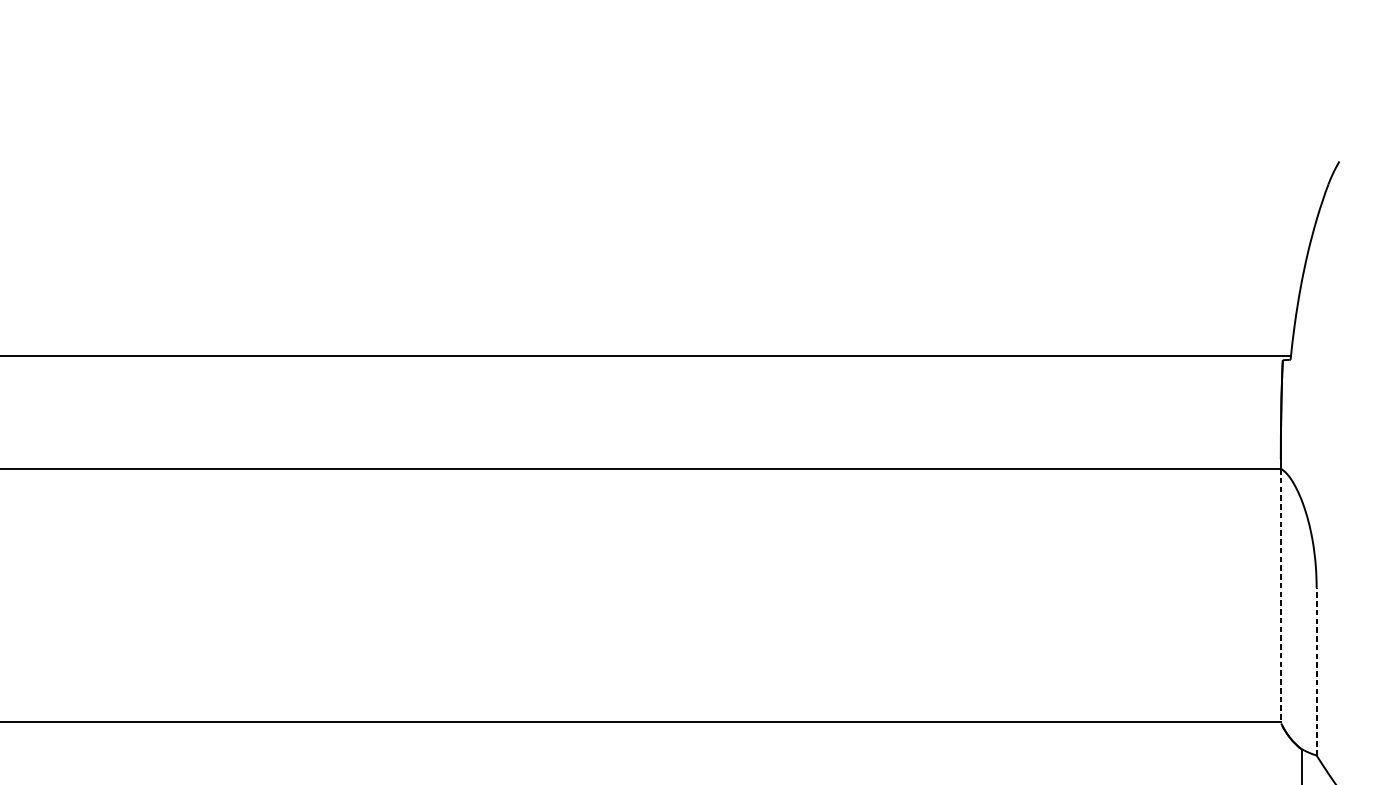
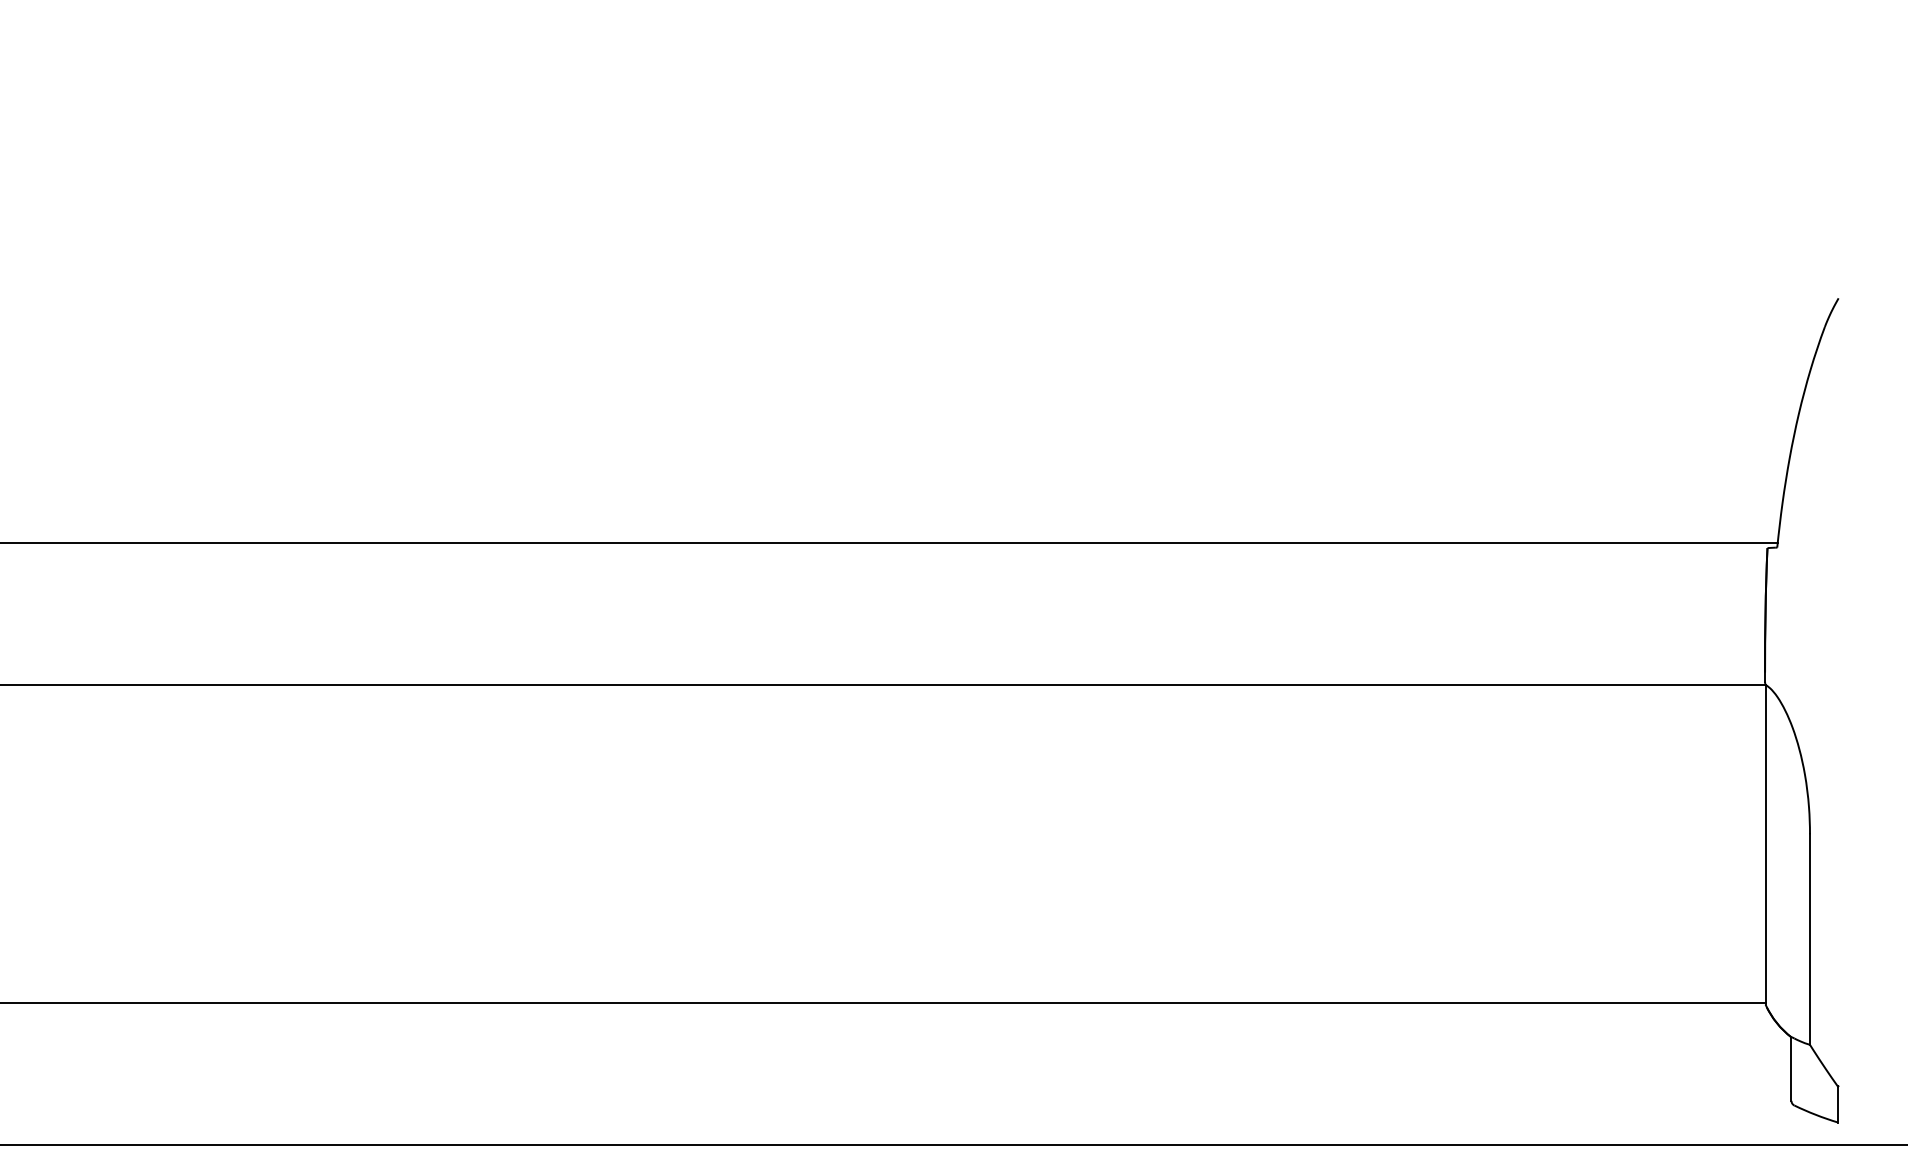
line: (1281, 596) -> (1765, 844), dashed -> solid
line: (1317, 671) -> (1810, 939), dashed -> solid

